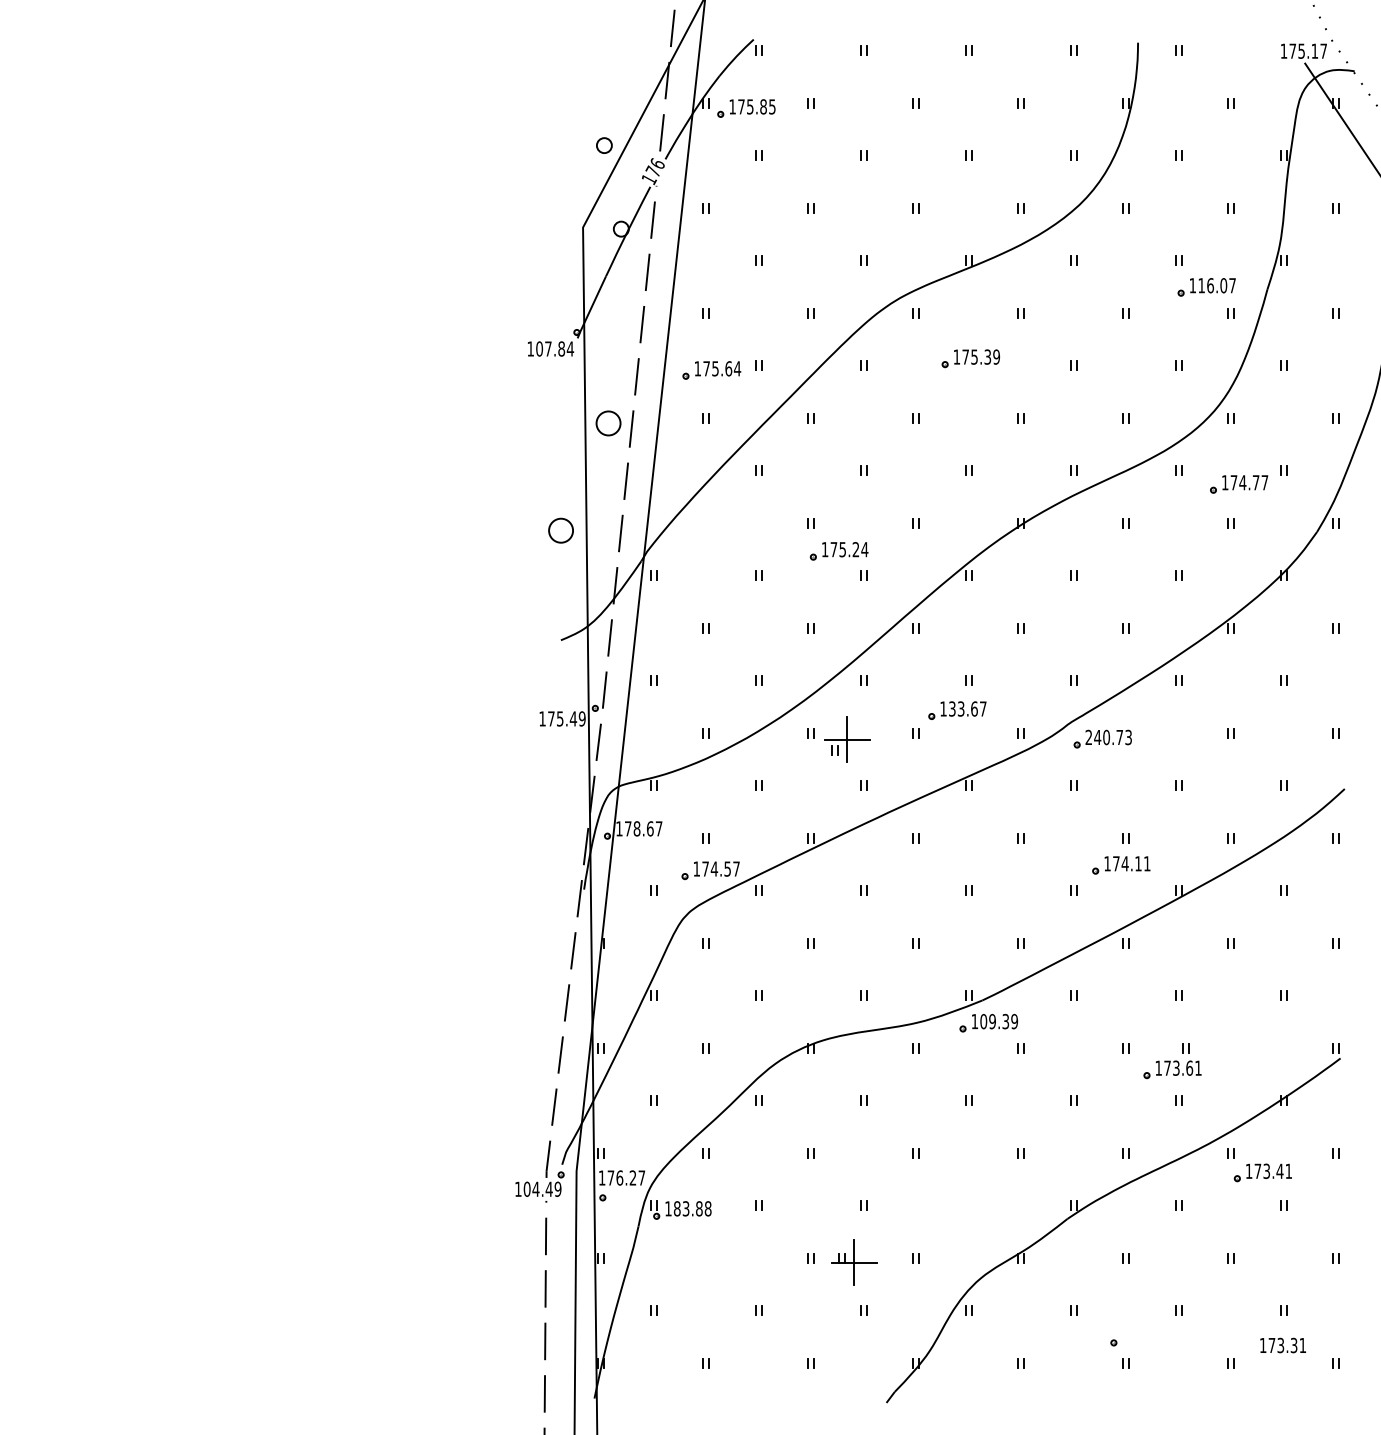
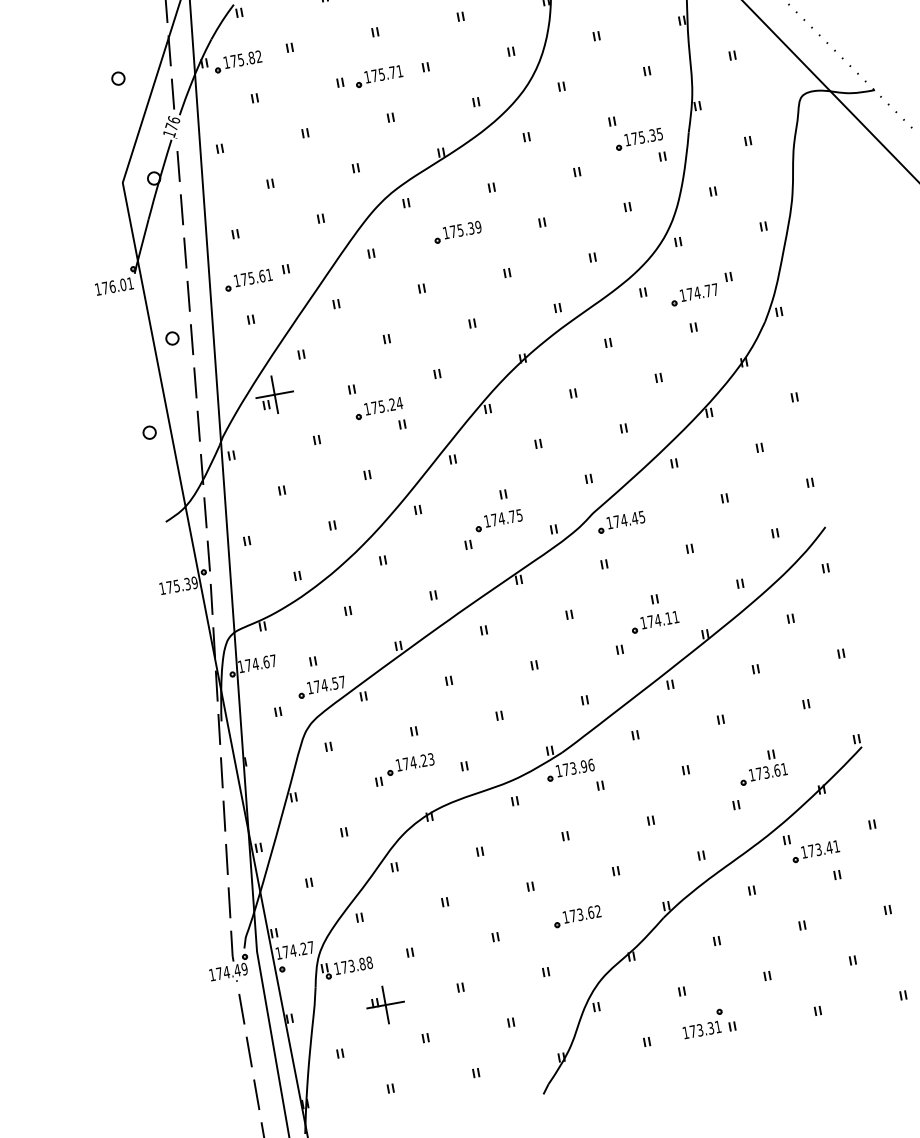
text: (772, 106) -> (259, 56), 175.85 -> 175.82
part: (604, 145) -> (118, 78), moved
part: (910, 156) -> (378, 76), added
text: (1216, 285) -> (646, 136), 116.07 -> 175.35
text: (555, 348) -> (118, 285), 107.84 -> 176.01
text: (737, 368) -> (269, 274), 175.64 -> 175.61
part: (608, 423) -> (172, 338), size x0.62
part: (560, 530) -> (149, 432), size x0.62
text: (967, 708) -> (506, 517), 133.67 -> 174.75
text: (573, 718) -> (187, 583), 175.49 -> 175.39
text: (1108, 737) -> (625, 520), 240.73 -> 174.45
part: (847, 739) -> (275, 394), moved
text: (636, 828) -> (255, 663), 178.67 -> 174.67
part: (799, 981) -> (410, 764), added
text: (999, 1021) -> (579, 767), 109.39 -> 173.96
part: (1172, 1061) -> (762, 767), moved
text: (619, 1177) -> (292, 950), 176.27 -> 174.27
text: (526, 1188) -> (218, 973), 104.49 -> 174.49
part: (965, 1198) -> (577, 916), added
text: (676, 1208) -> (343, 967), 183.88 -> 173.88
part: (854, 1262) -> (386, 1004), moved
text: (1282, 1345) -> (701, 1029), moved

